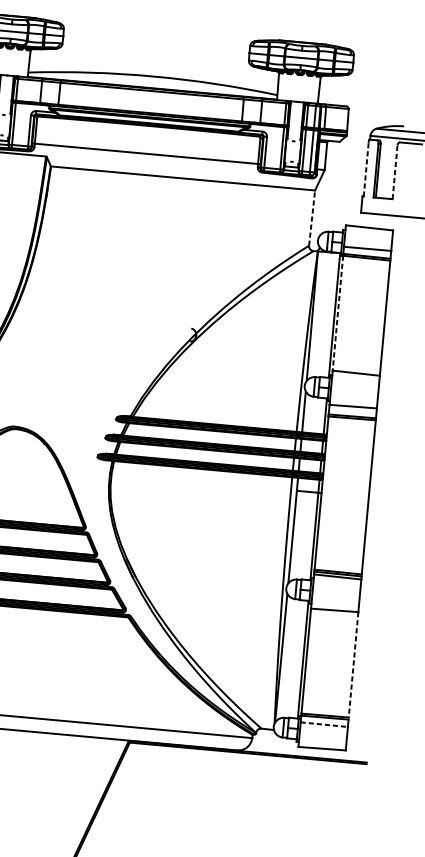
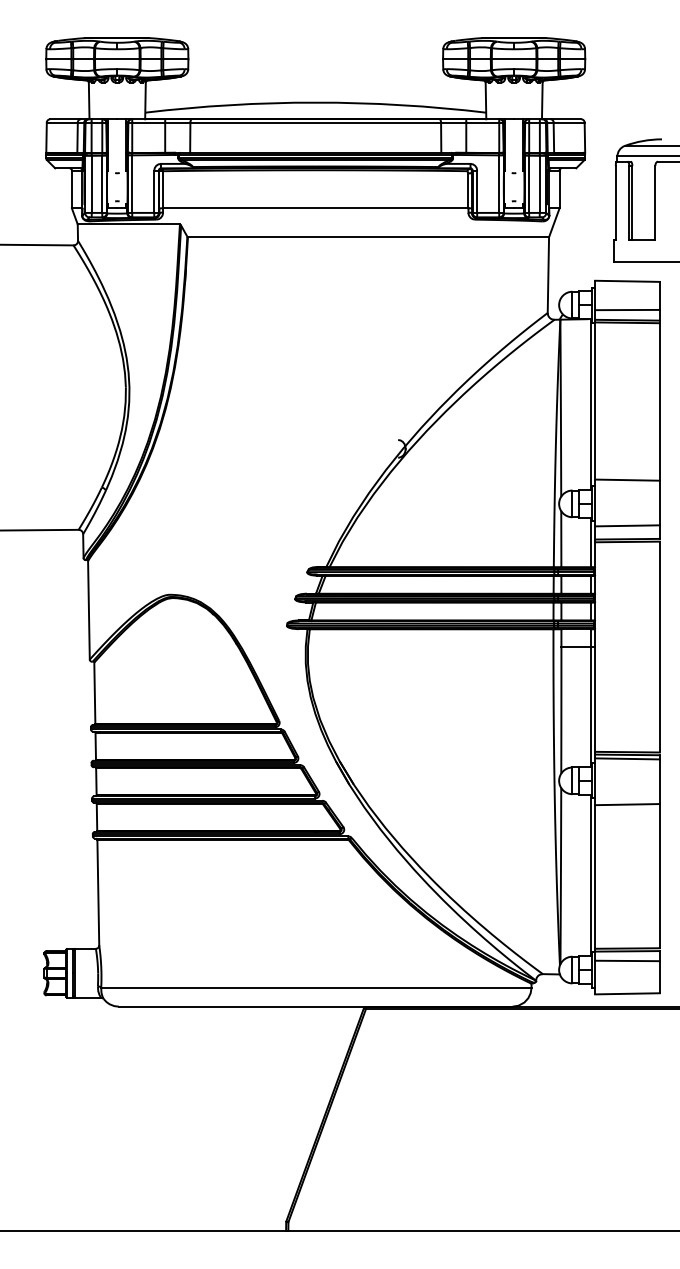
line: (365, 169) -> (615, 202), dashed -> solid
line: (395, 172) -> (655, 202), dashed -> solid
line: (312, 218) -> (548, 275), dashed -> solid
line: (338, 313) -> (595, 401), dashed -> solid
line: (353, 665) -> (659, 876), dashed -> solid
line: (325, 724) -> (628, 960), dashed -> solid

